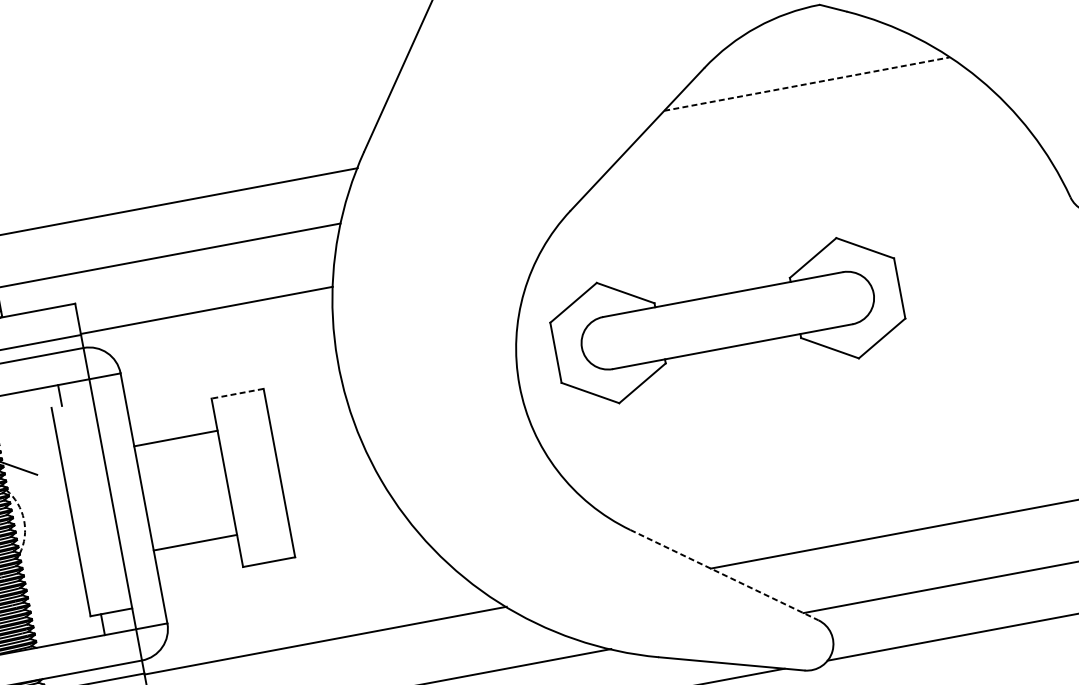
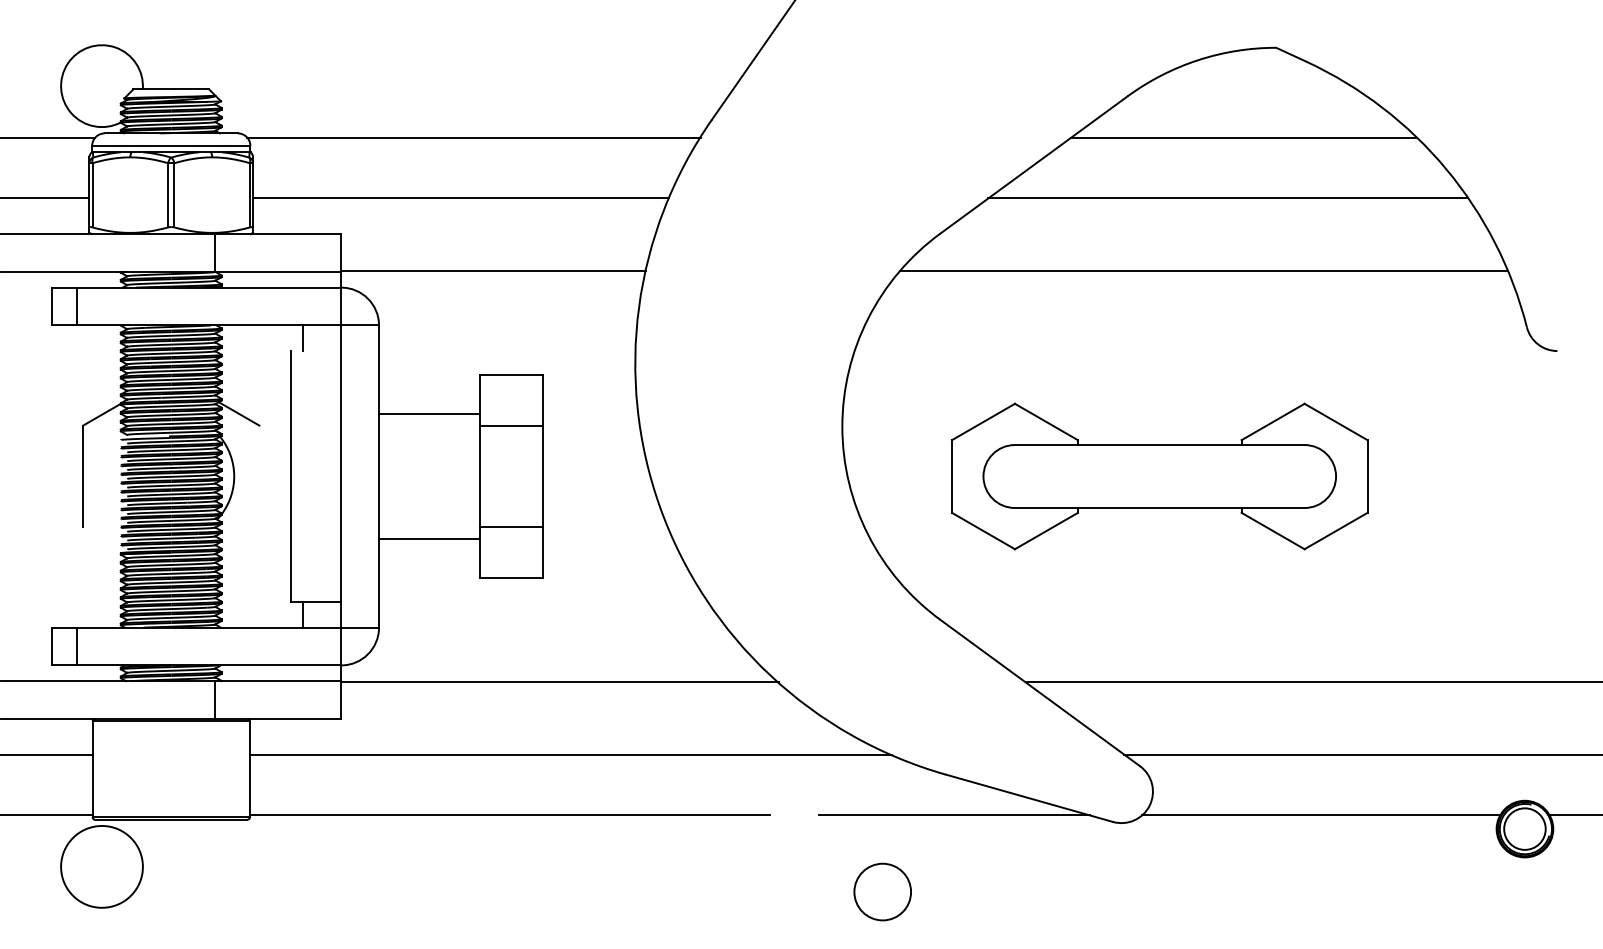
line: (807, 83) -> (1244, 137), dashed -> solid
line: (803, 136) -> (1228, 198), added
line: (794, 200) -> (1203, 270), added
part: (727, 320) -> (1159, 476), moved
line: (236, 393) -> (510, 374), dashed -> solid
line: (244, 435) -> (510, 425), added
arc: (24, 519) -> (234, 475), dashed -> solid
line: (260, 520) -> (510, 527), added
line: (724, 574) -> (1040, 692), dashed -> solid

